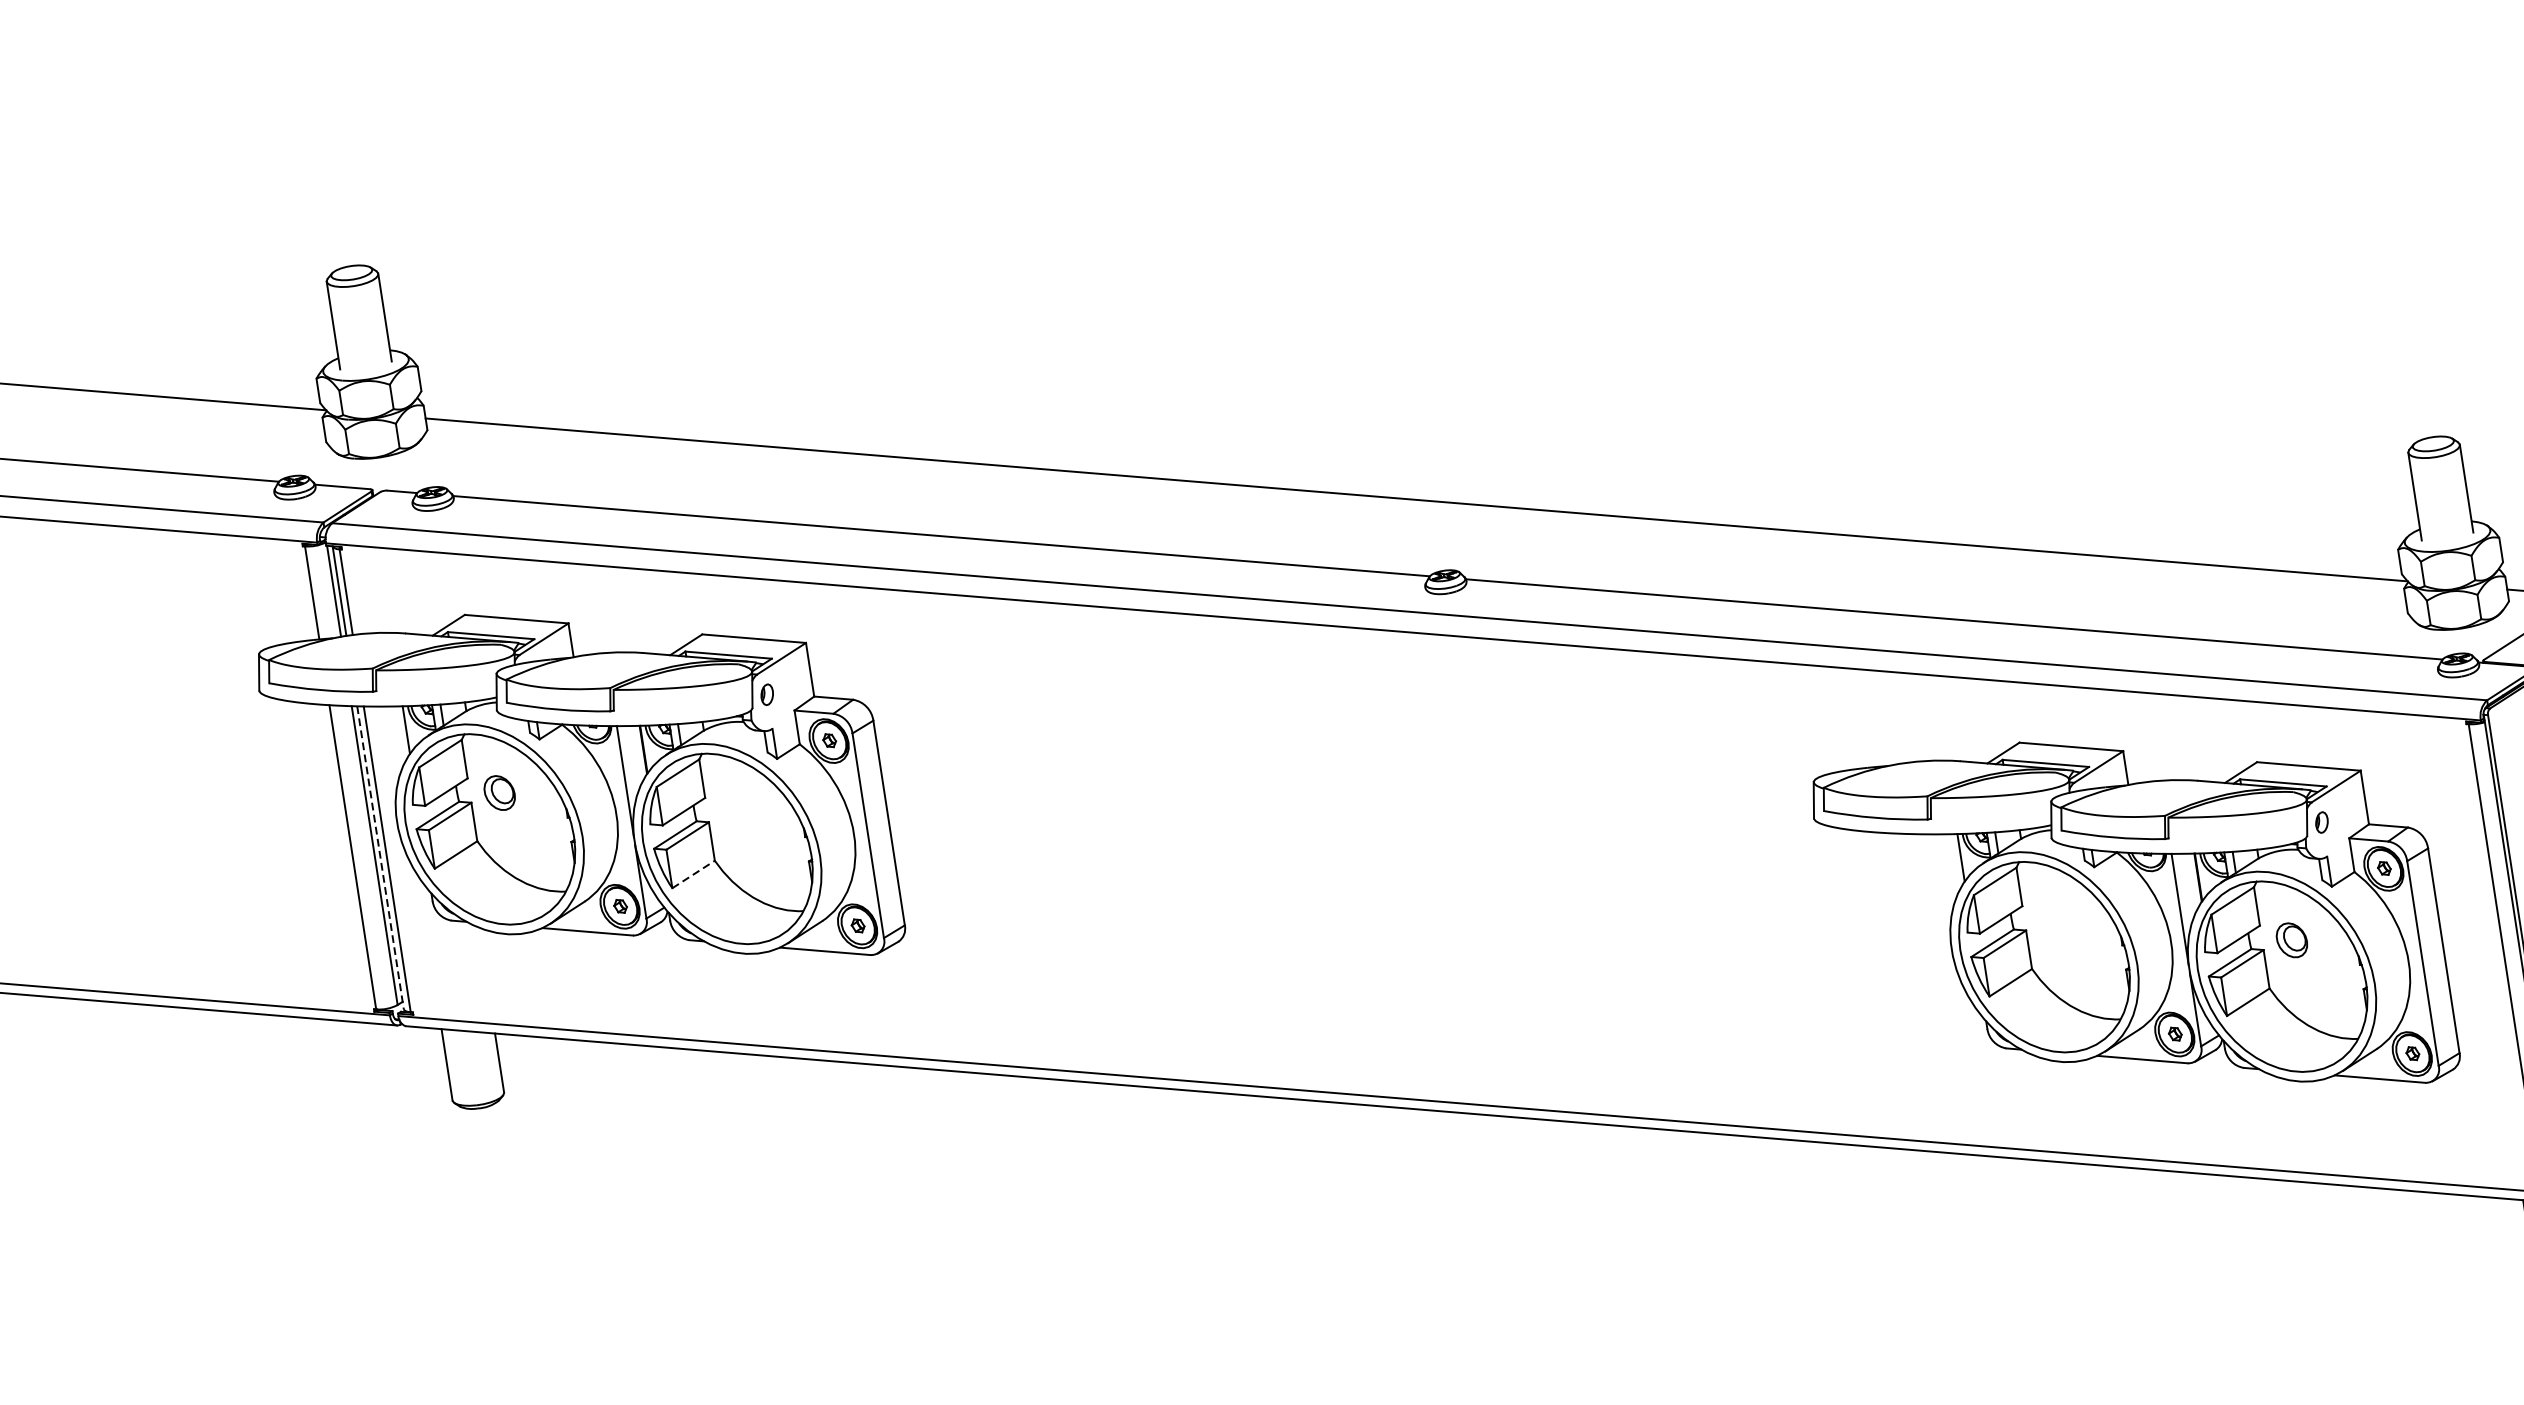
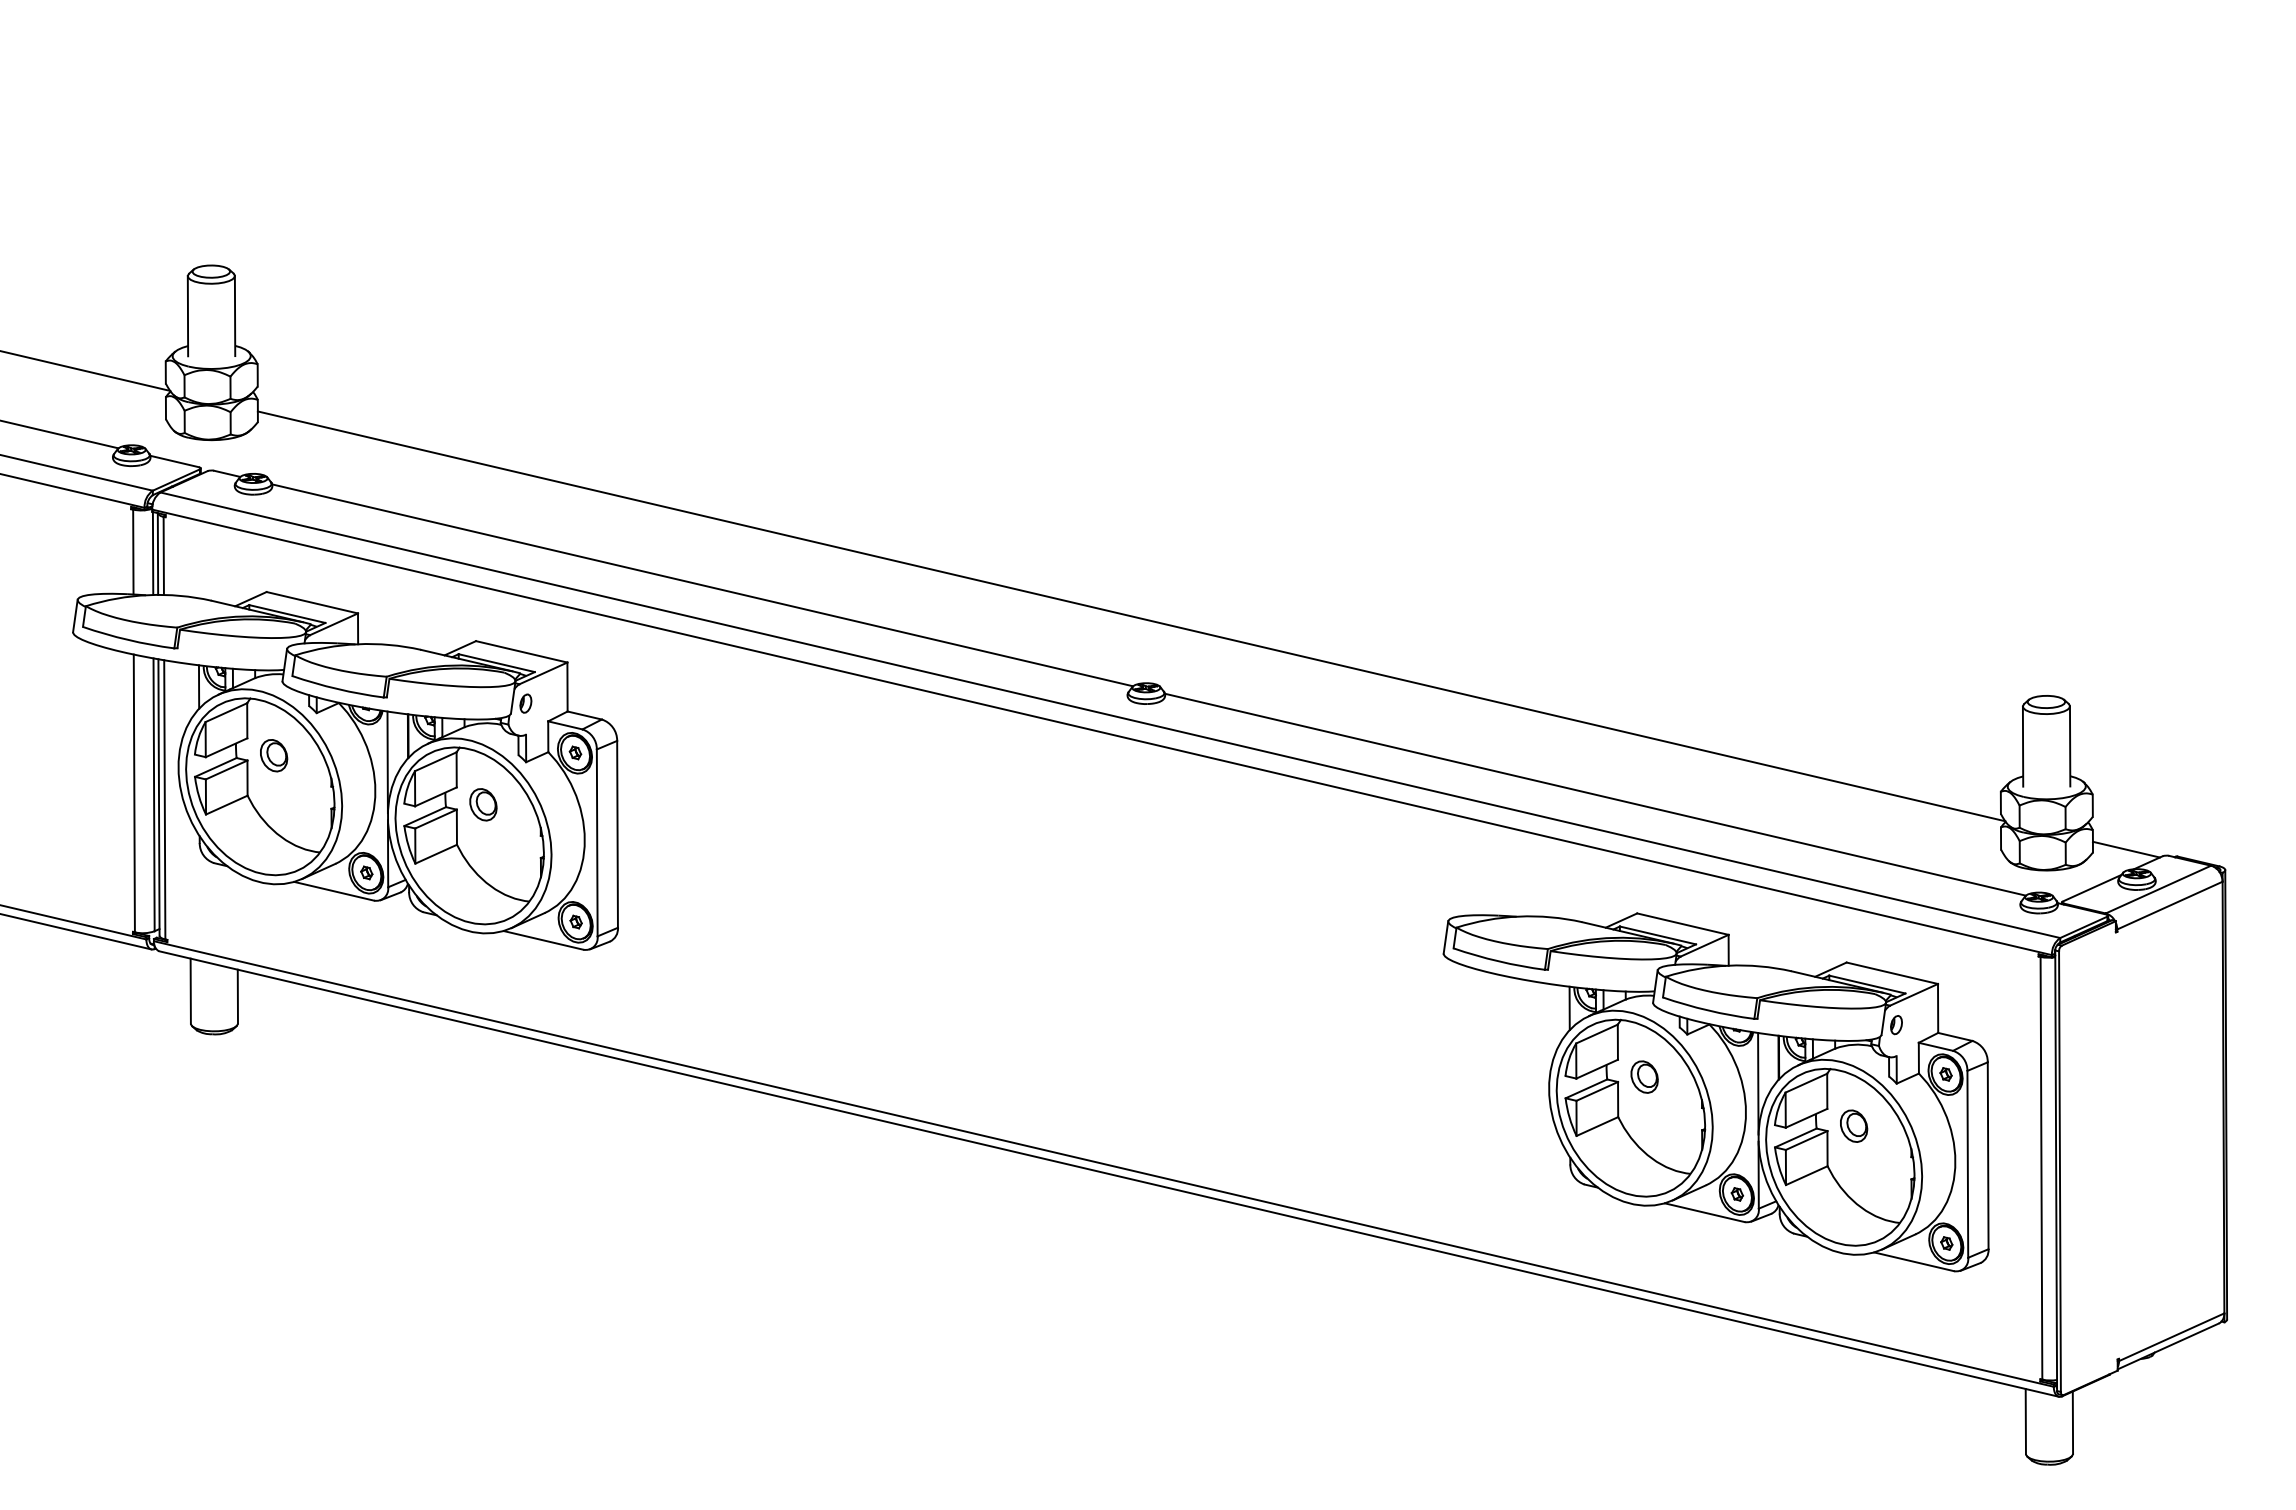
part: (737, 812) -> (483, 804), added
line: (381, 858) -> (159, 798), dashed -> solid
line: (693, 874) -> (436, 854), dashed -> solid
part: (2054, 920) -> (1644, 1076), added

